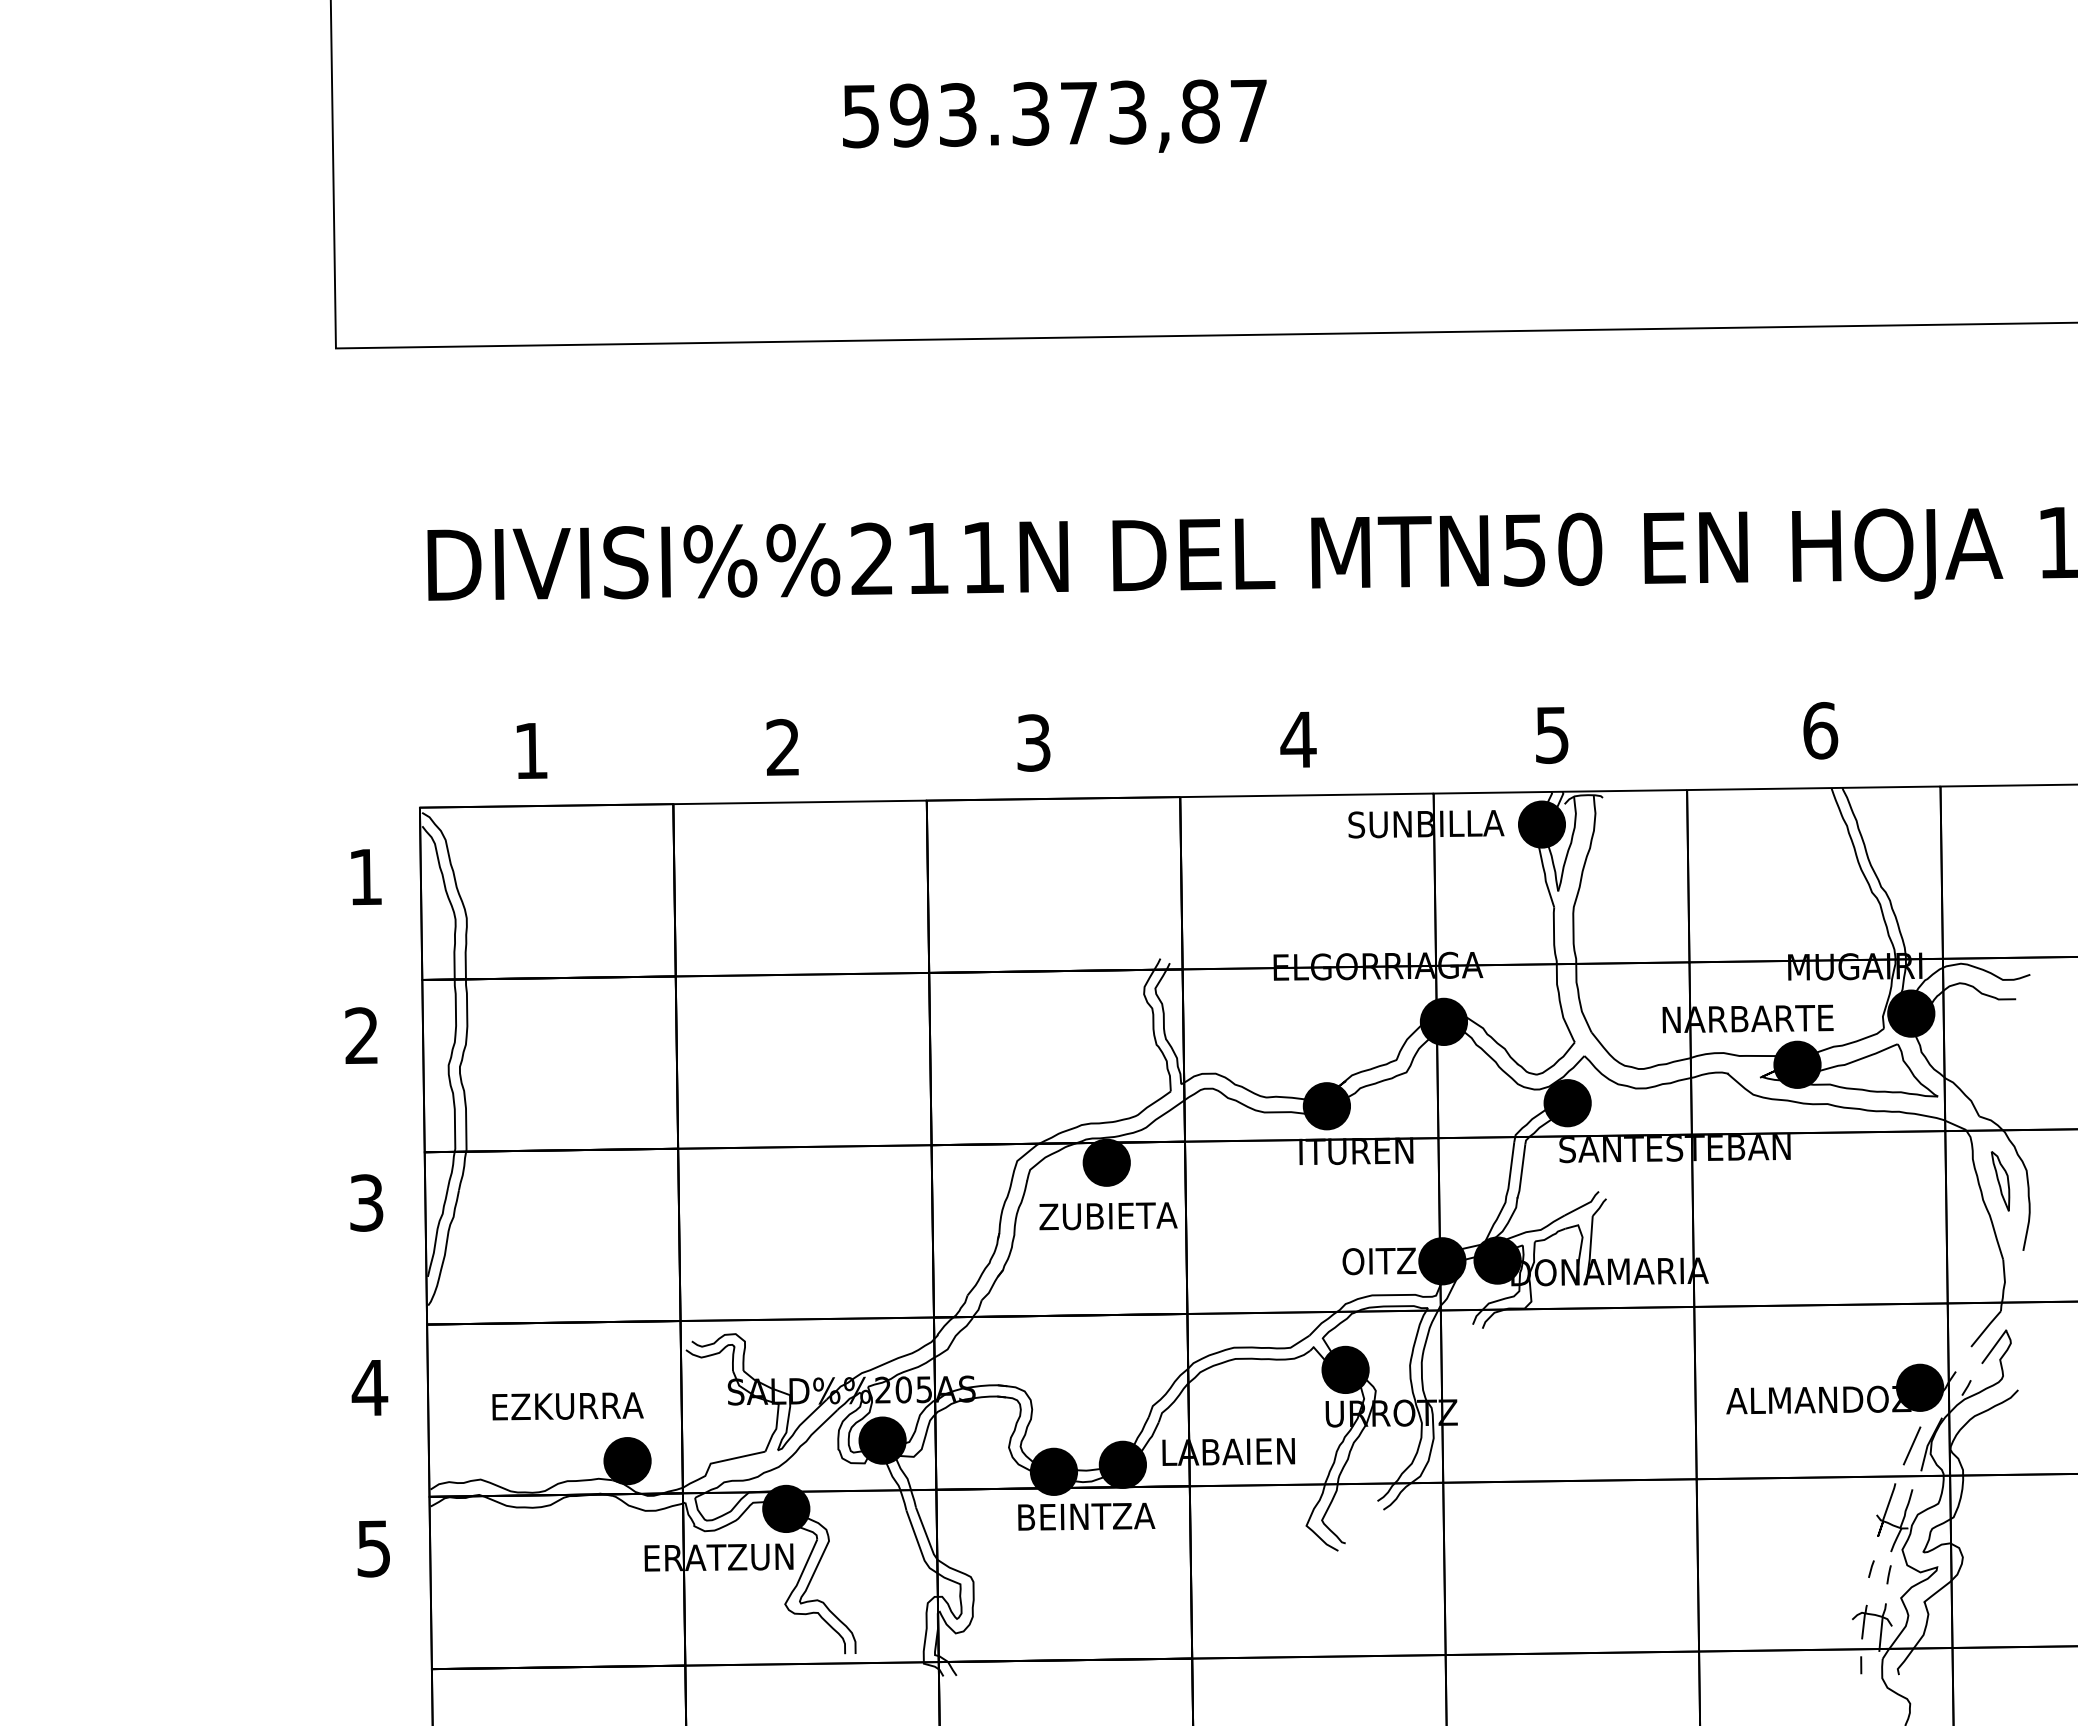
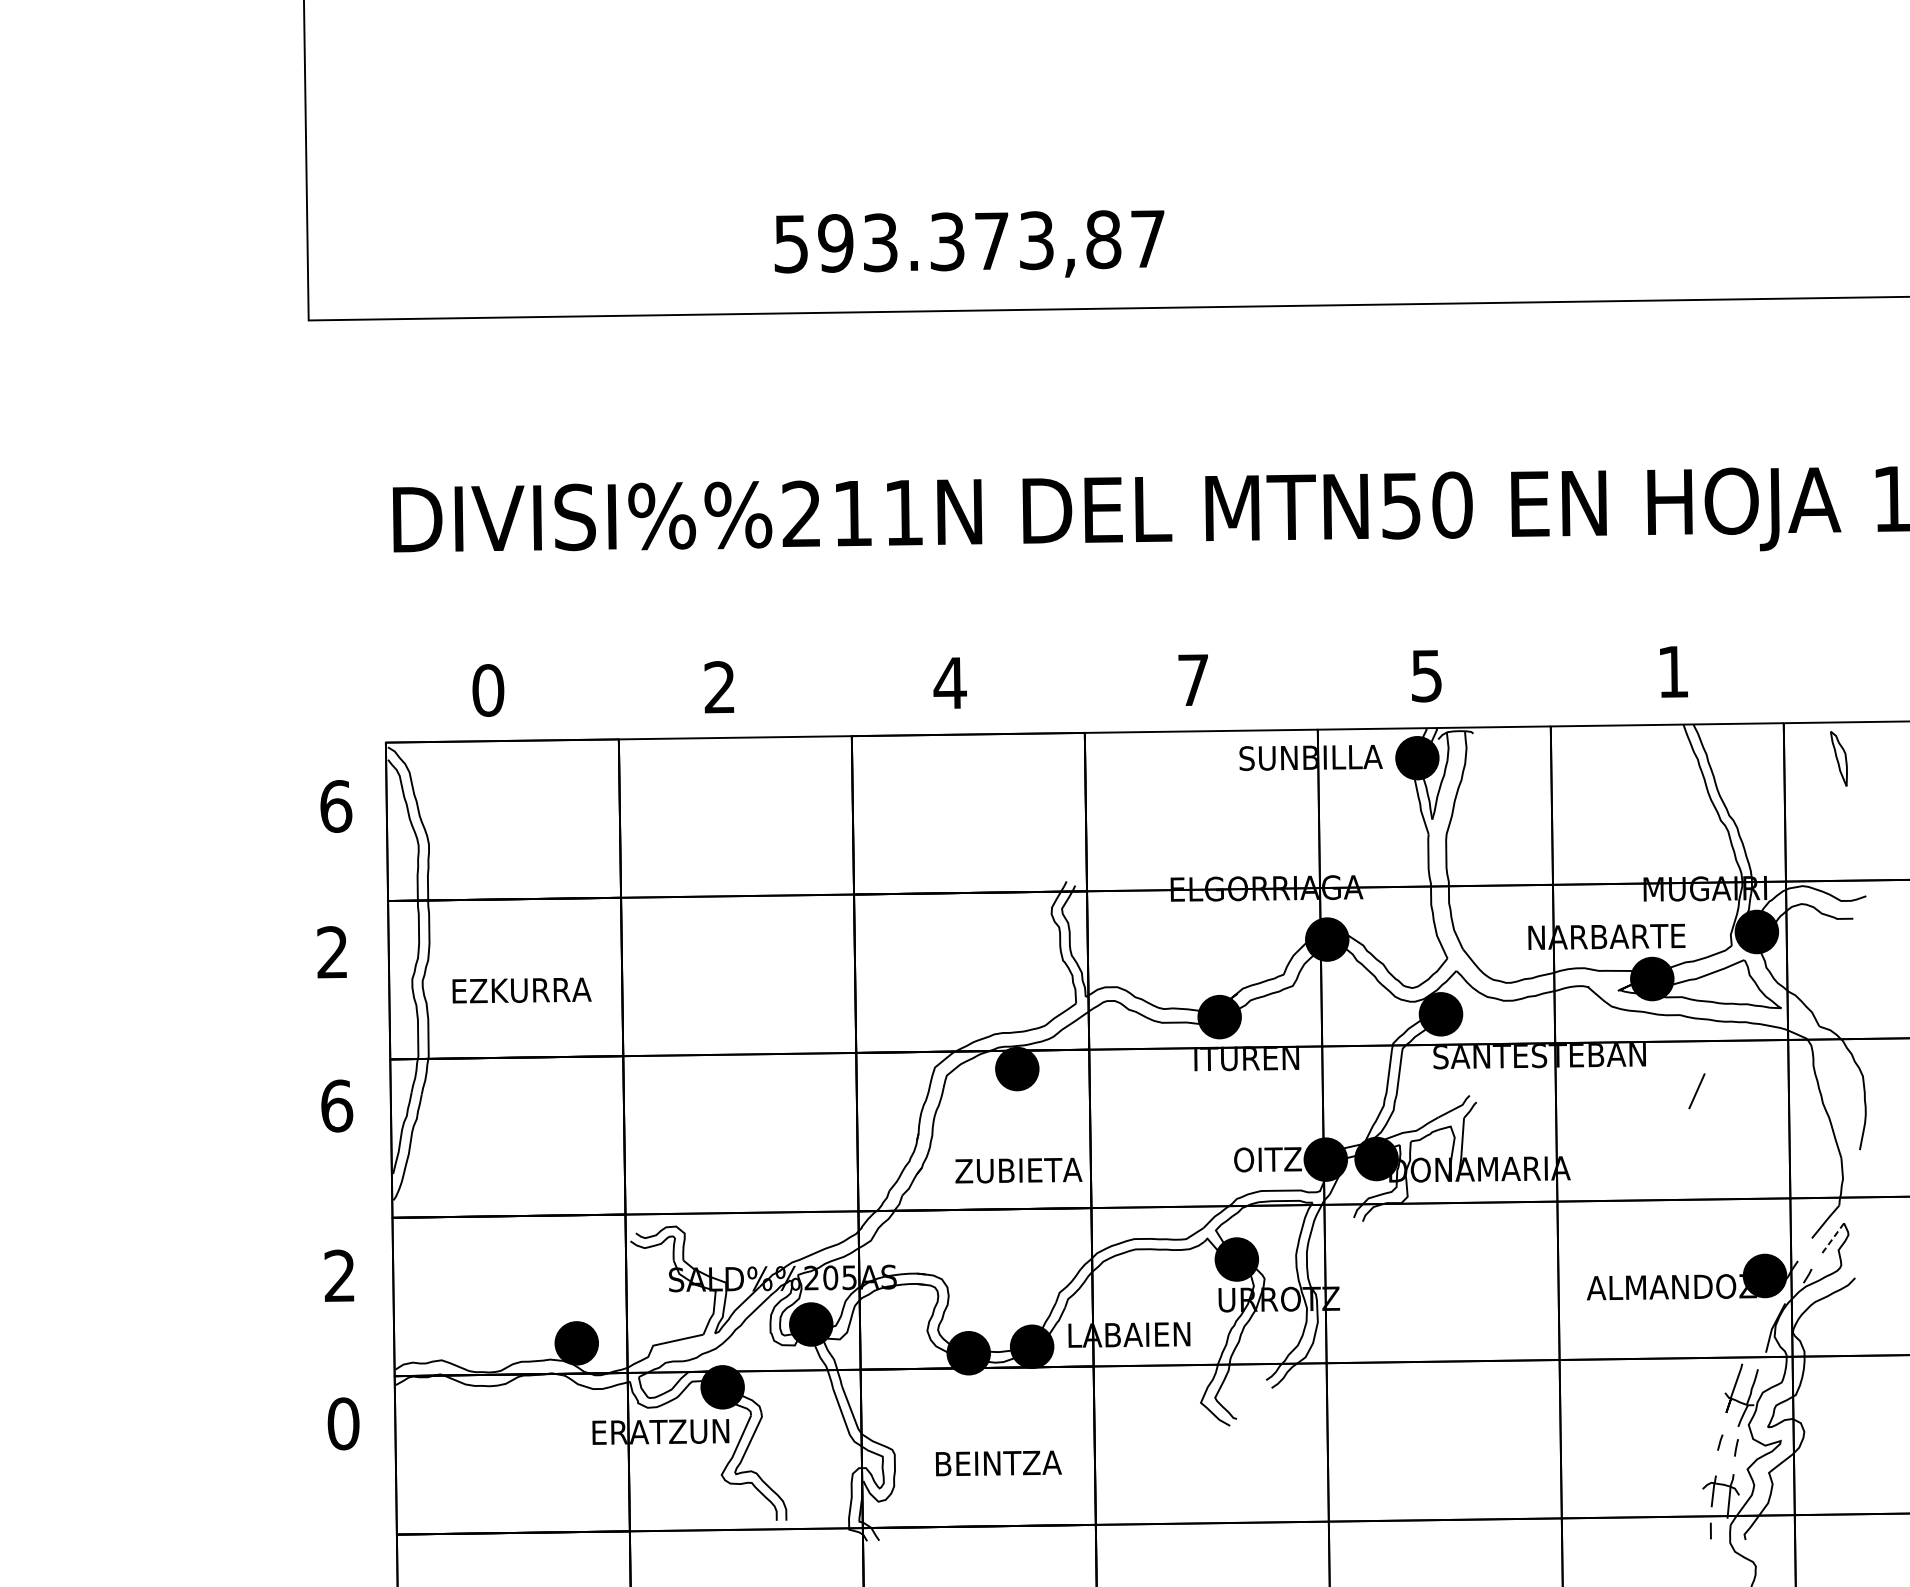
text: (1054, 115) -> (969, 243), moved
text: (1820, 730) -> (1673, 671), 6 -> 1
text: (1298, 739) -> (1193, 679), 4 -> 7
text: (1033, 742) -> (949, 682), 3 -> 4
text: (531, 750) -> (488, 690), 1 -> 0
text: (365, 876) -> (335, 805), 1 -> 6
part: (2000, 1181) -> (1838, 759), moved
text: (366, 1202) -> (336, 1105), 3 -> 6
text: (1108, 1216) -> (1018, 1170), moved
line: (1994, 1347) -> (1833, 1238), solid -> dashed
text: (369, 1387) -> (339, 1275), 4 -> 2
text: (567, 1406) -> (521, 990), moved
line: (1911, 1445) -> (1696, 1090), moved
text: (1086, 1516) -> (998, 1463), moved
text: (373, 1548) -> (343, 1423), 5 -> 0

